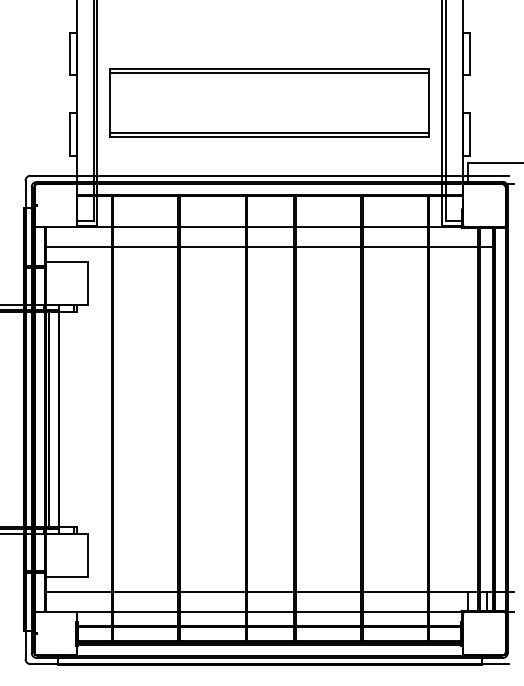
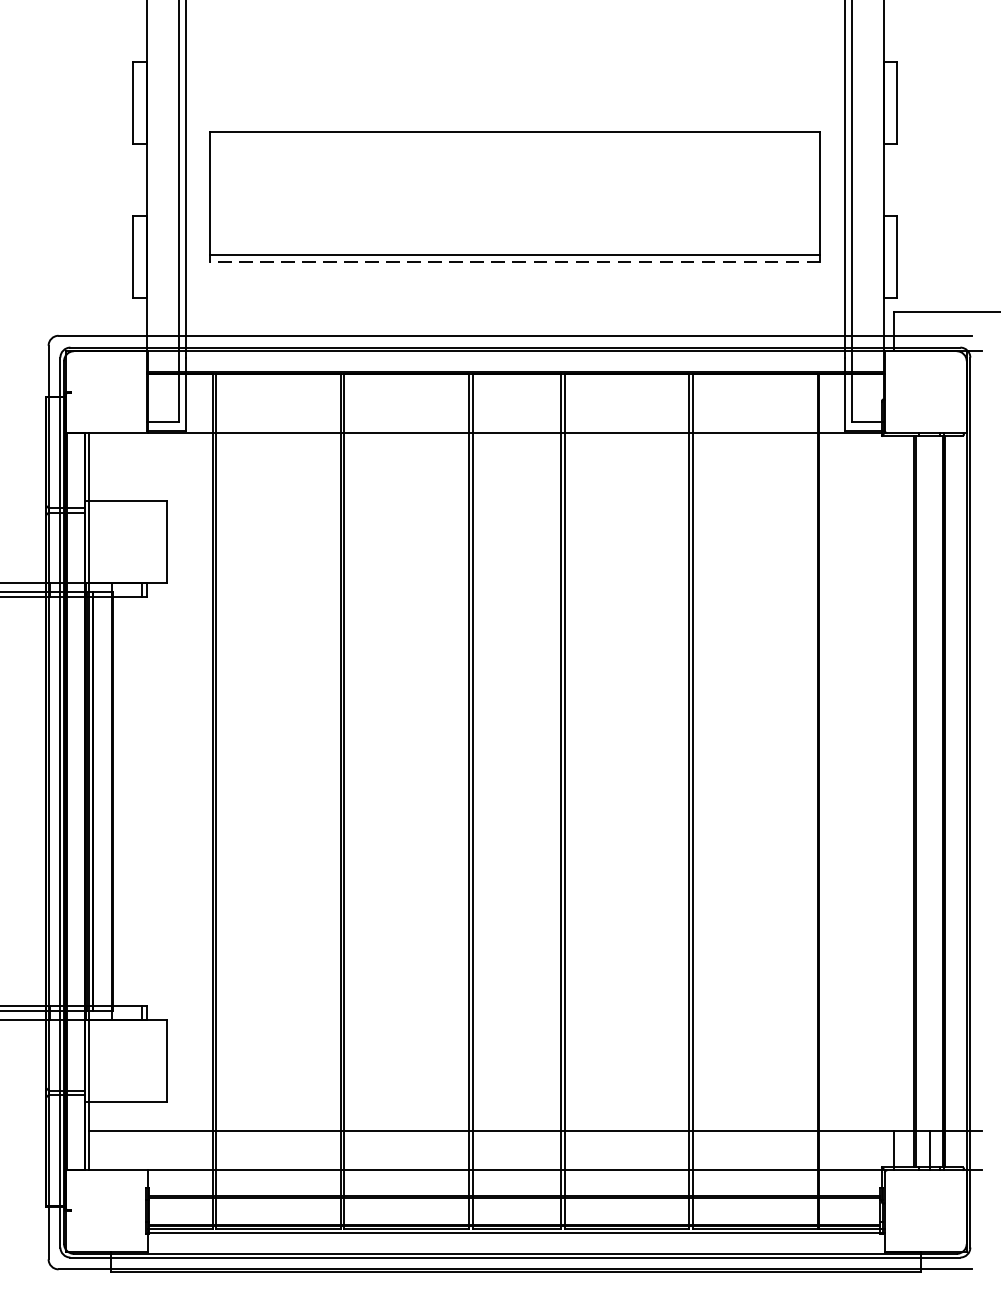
line: (269, 72) -> (514, 138), removed
line: (269, 137) -> (514, 262), solid -> dashed
line: (270, 247) -> (516, 473), removed

